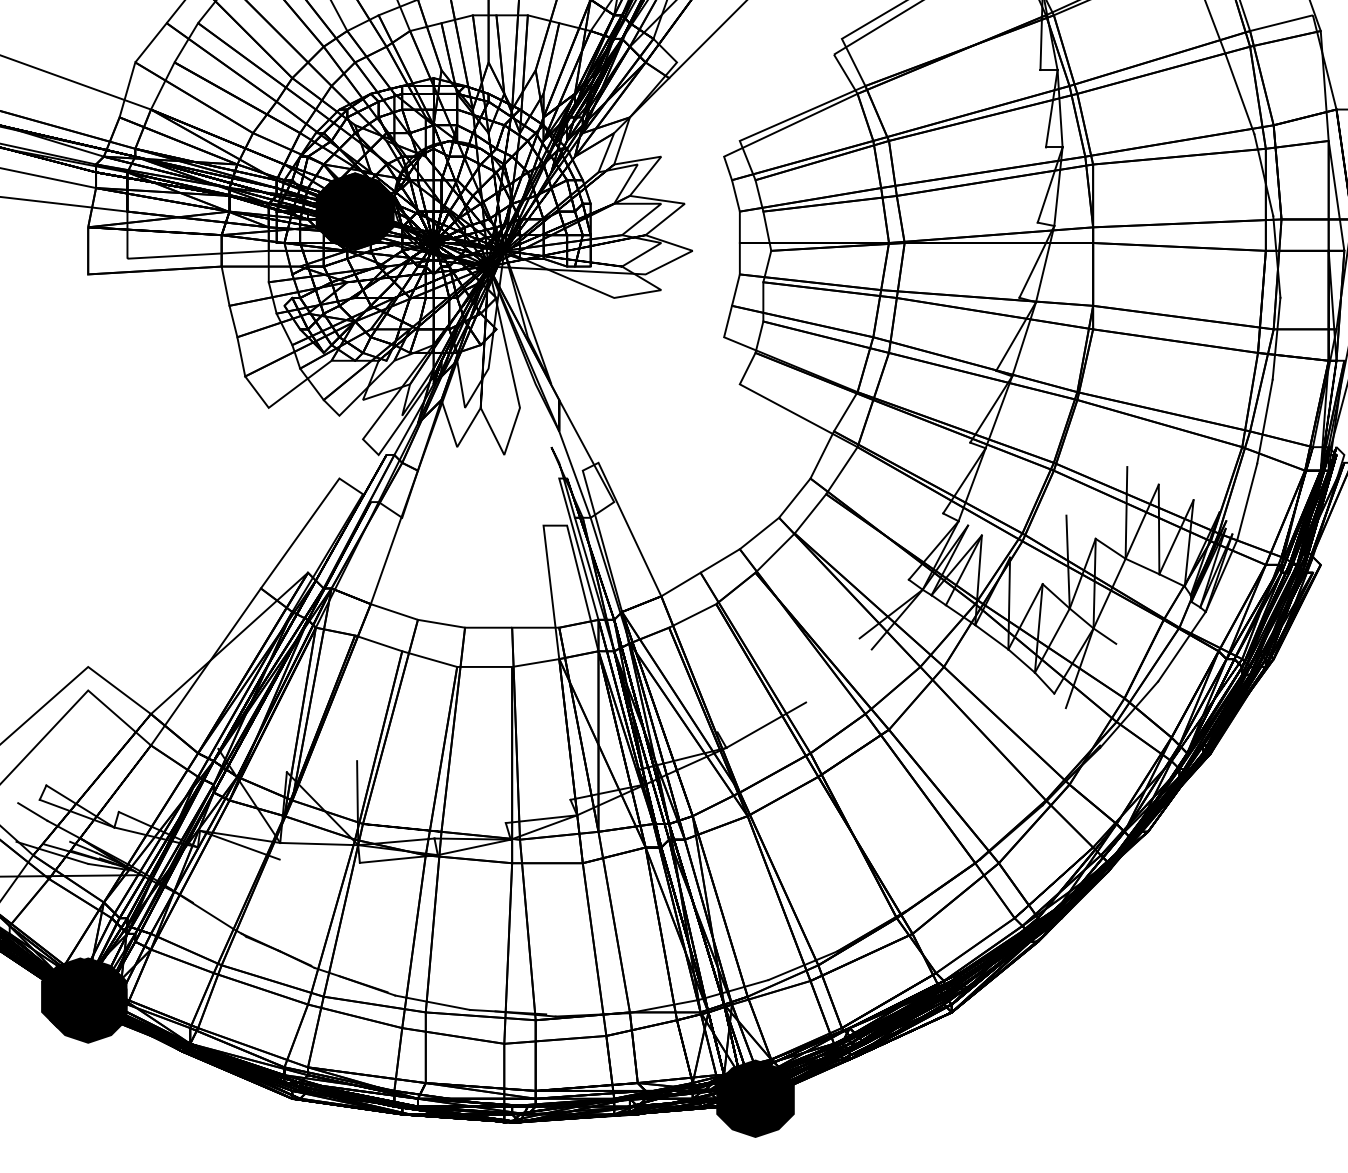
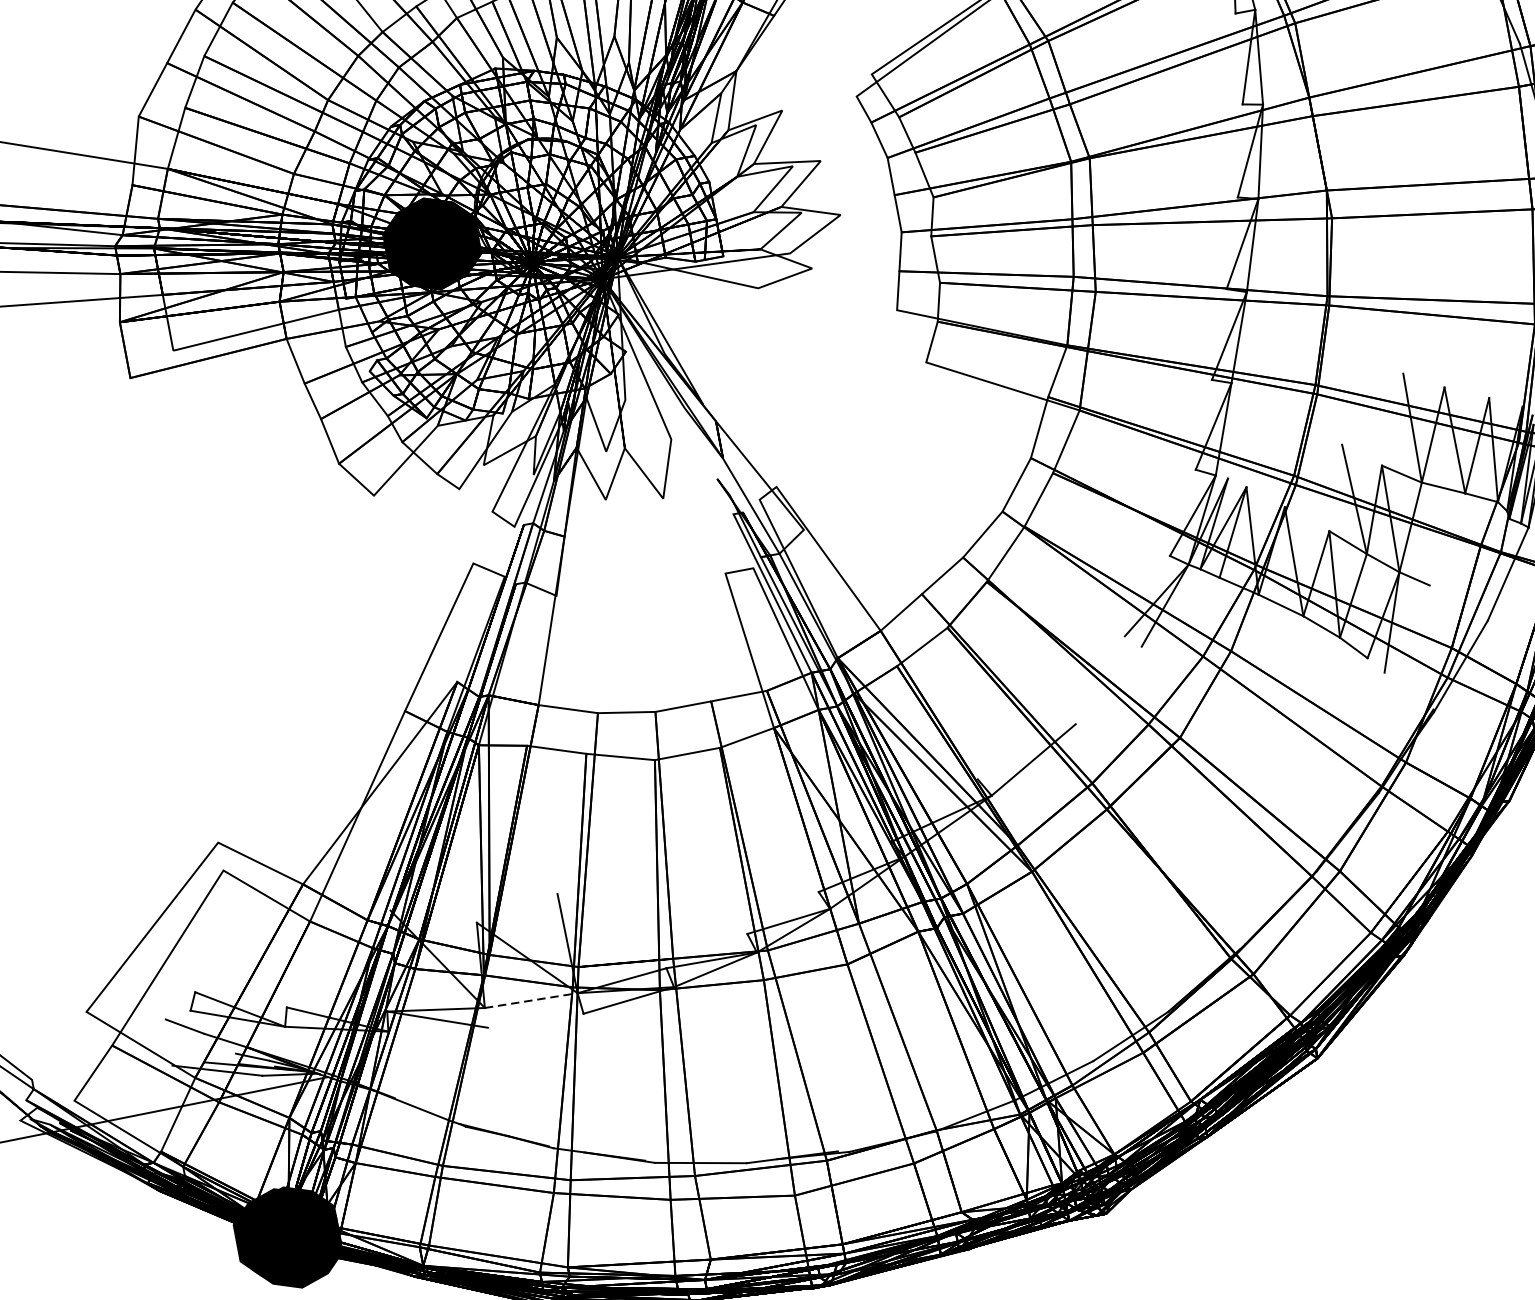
line: (319, 844) -> (531, 1001), solid -> dashed
fill: (755, 1098) -> (1104, 1204), removed

